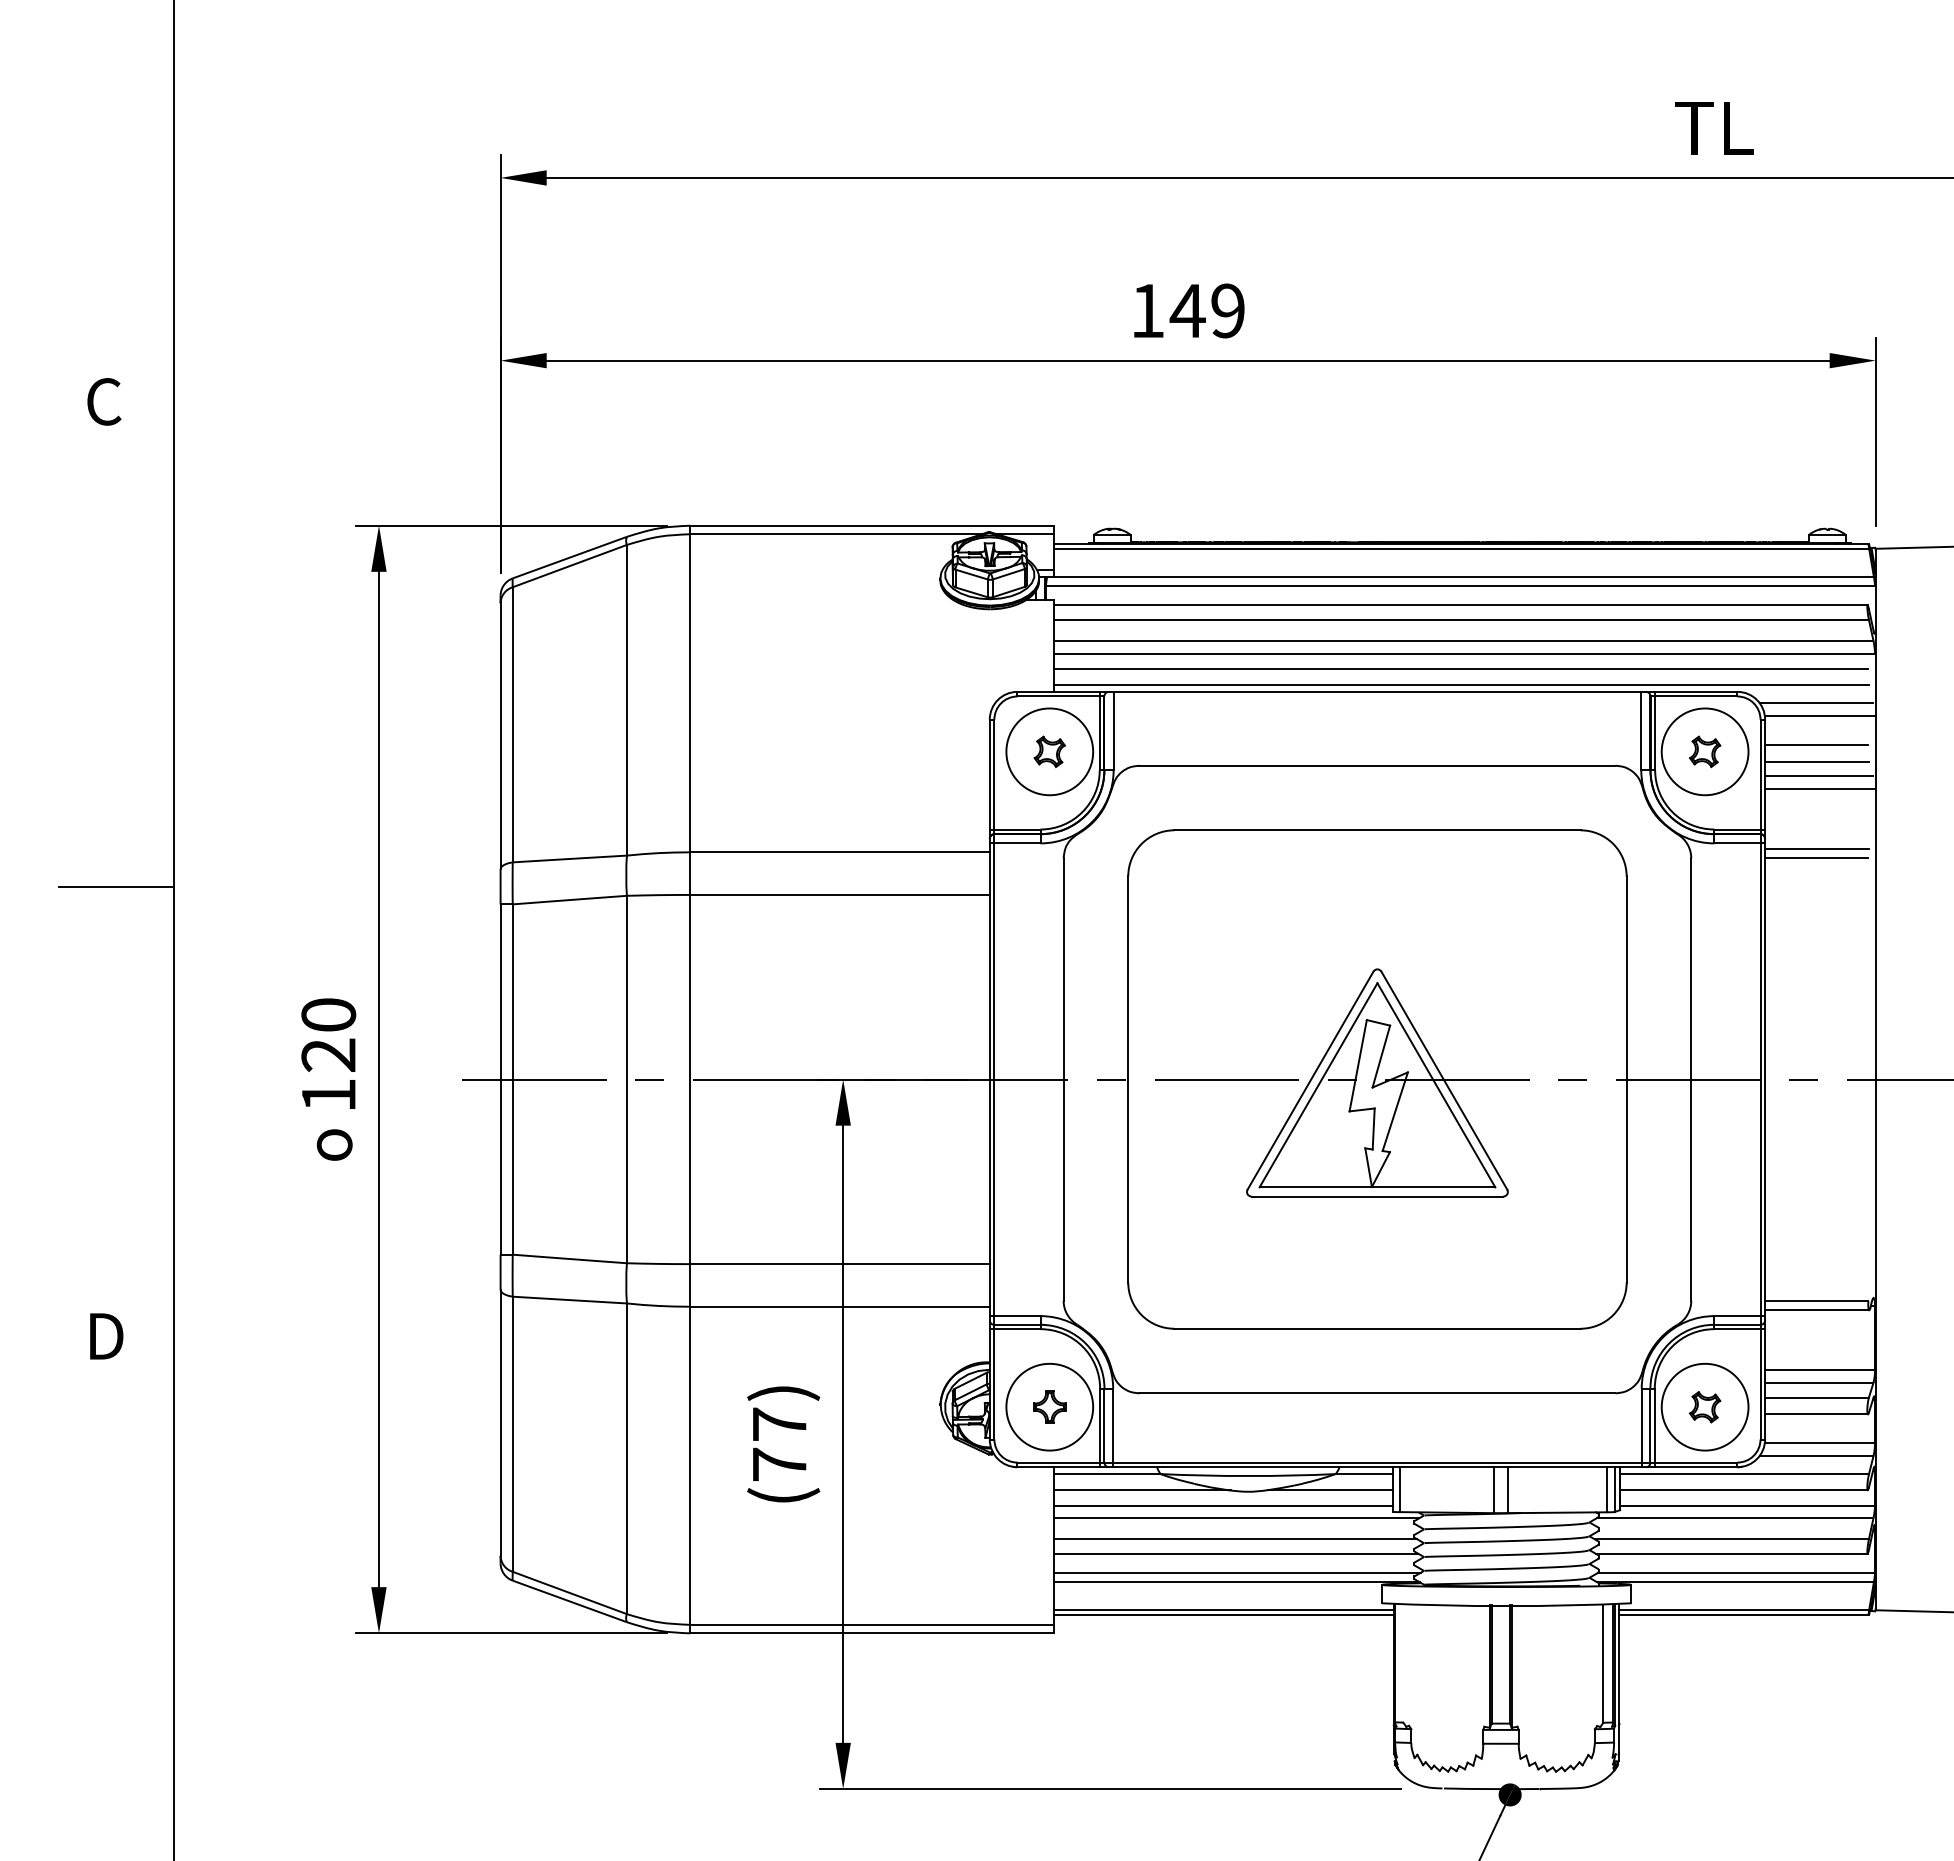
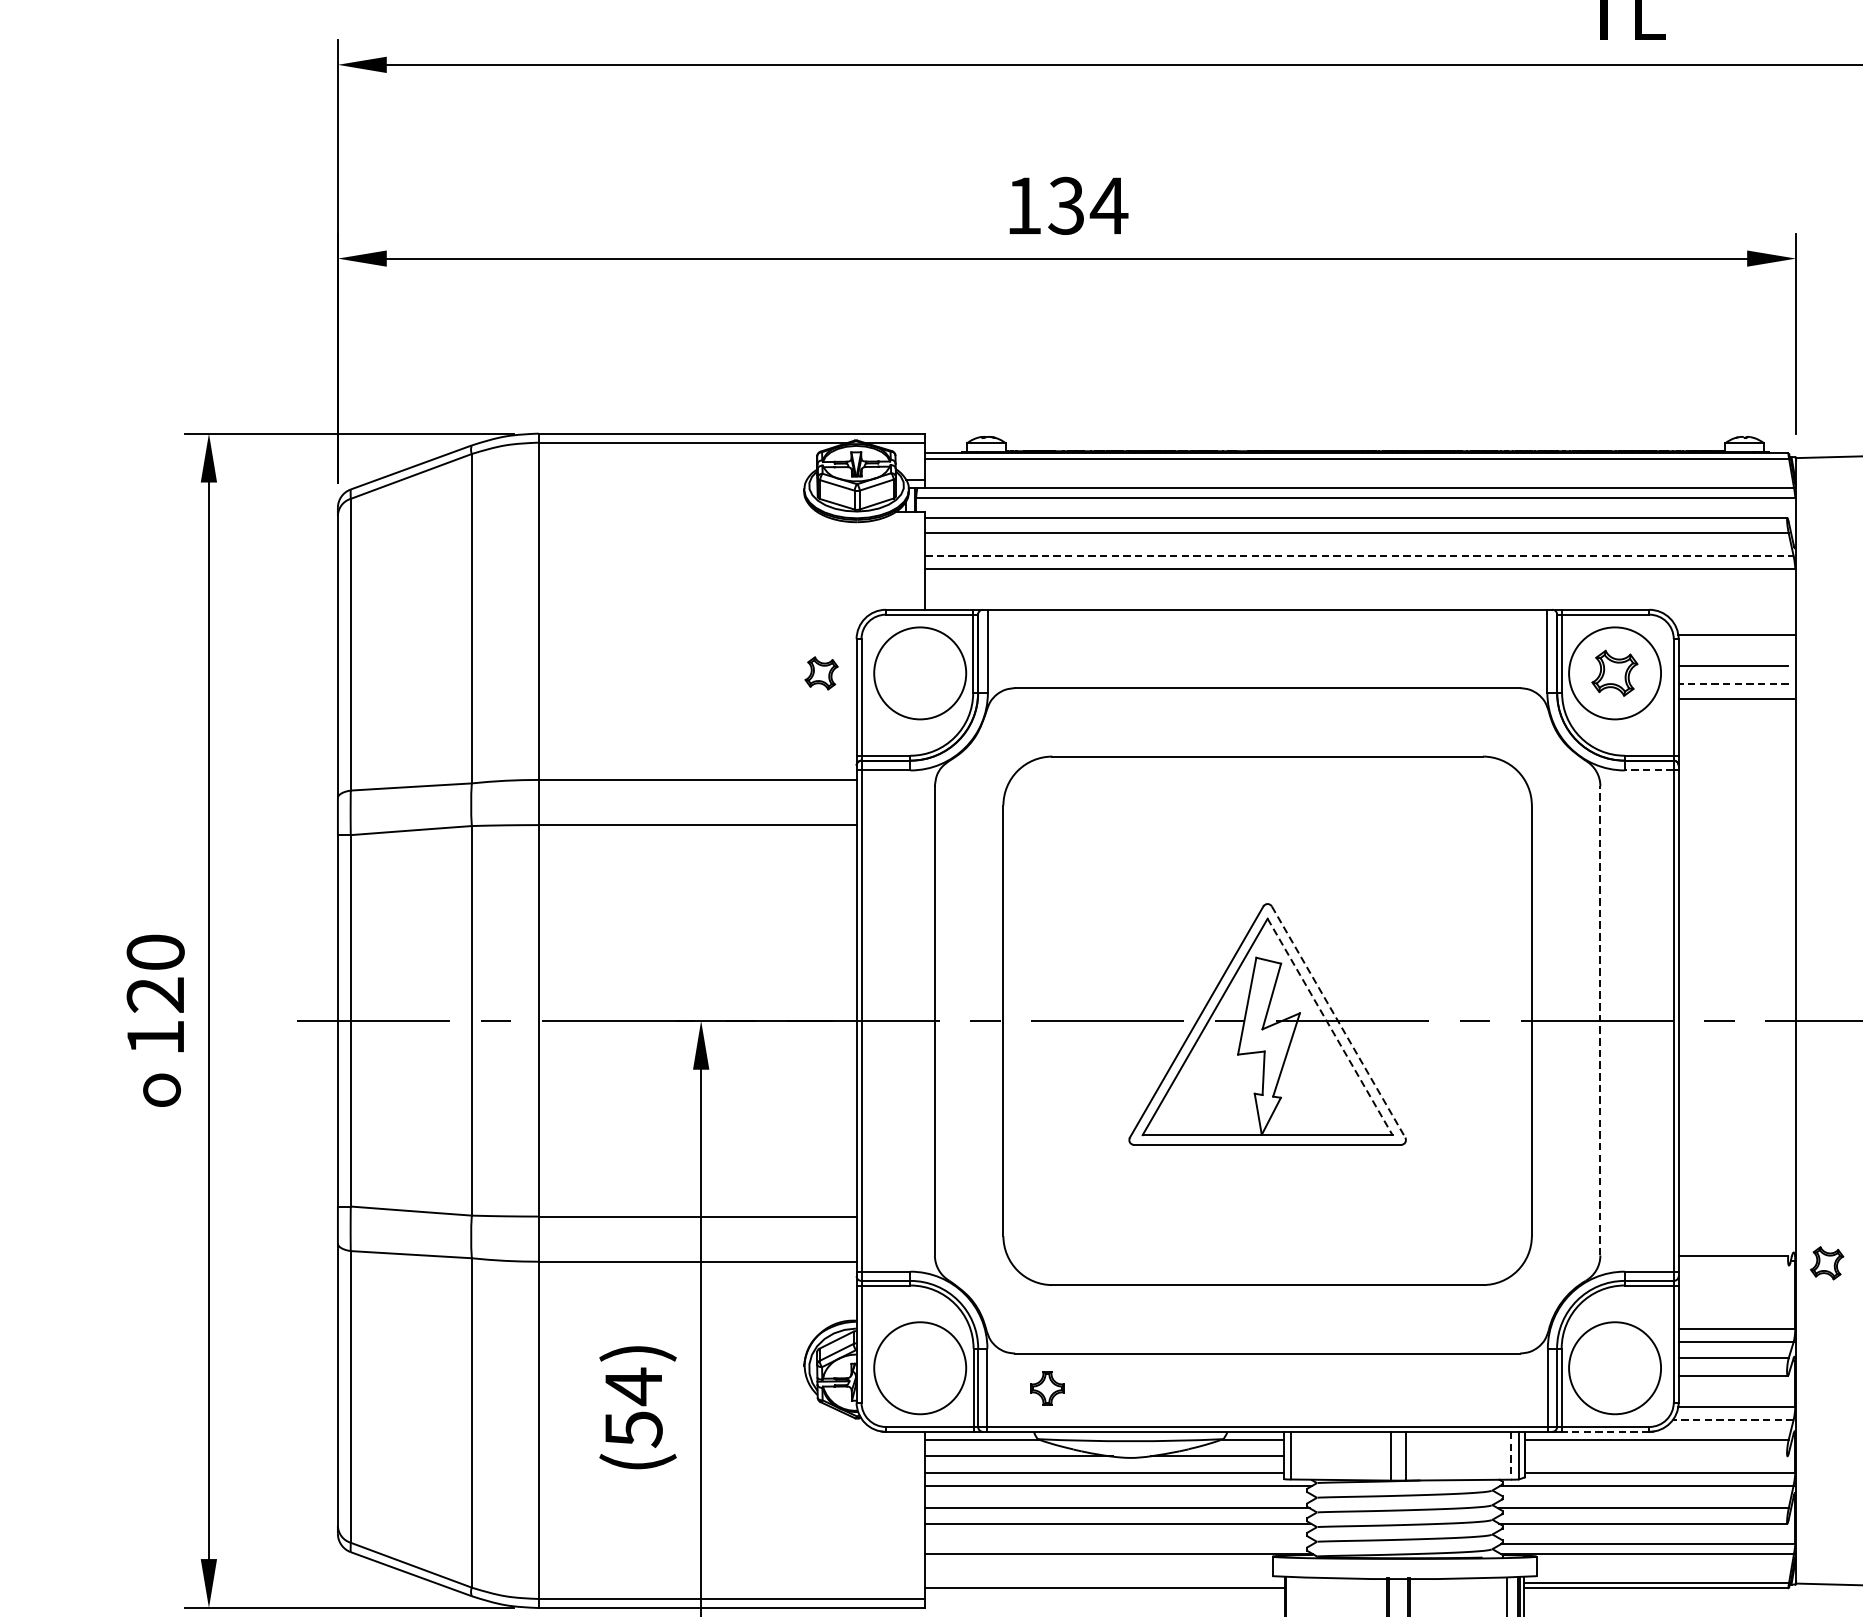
text: (1207, 310) -> (1087, 205), 149 -> 134
line: (1463, 640) -> (1358, 555), solid -> dashed
line: (1460, 668) -> (1355, 585), removed
line: (1461, 684) -> (1356, 601), removed
line: (1816, 702) -> (1733, 621), removed
part: (1049, 751) -> (821, 673), moved
part: (1705, 751) -> (1615, 673), size x1.4
line: (1817, 761) -> (1734, 683), solid -> dashed
line: (1820, 788) -> (1737, 712), removed
line: (1736, 843) -> (1648, 770), solid -> dashed
line: (1817, 848) -> (1734, 775), removed
line: (1816, 858) -> (1733, 786), removed
line: (1691, 1079) -> (1600, 1020), solid -> dashed
line: (1444, 1080) -> (1338, 1021), solid -> dashed
line: (1436, 1085) -> (1330, 1027), solid -> dashed
line: (1817, 1310) -> (1734, 1265), removed
part: (1049, 1406) -> (1047, 1387), moved
part: (1704, 1407) -> (1826, 1263), moved
text: (780, 1444) -> (634, 1407), (77) -> (54)
line: (1816, 1456) -> (1733, 1420), solid -> dashed
line: (1695, 1467) -> (1604, 1432), solid -> dashed
line: (1607, 1489) -> (1511, 1455), solid -> dashed
line: (1743, 1490) -> (1655, 1456), removed
line: (1237, 1572) -> (1119, 1543), removed
line: (1223, 1609) -> (1104, 1582), removed

